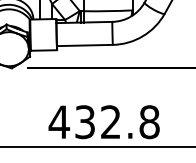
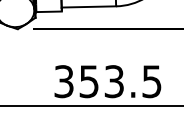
text: (103, 122) -> (107, 81), 432.8 -> 353.5

